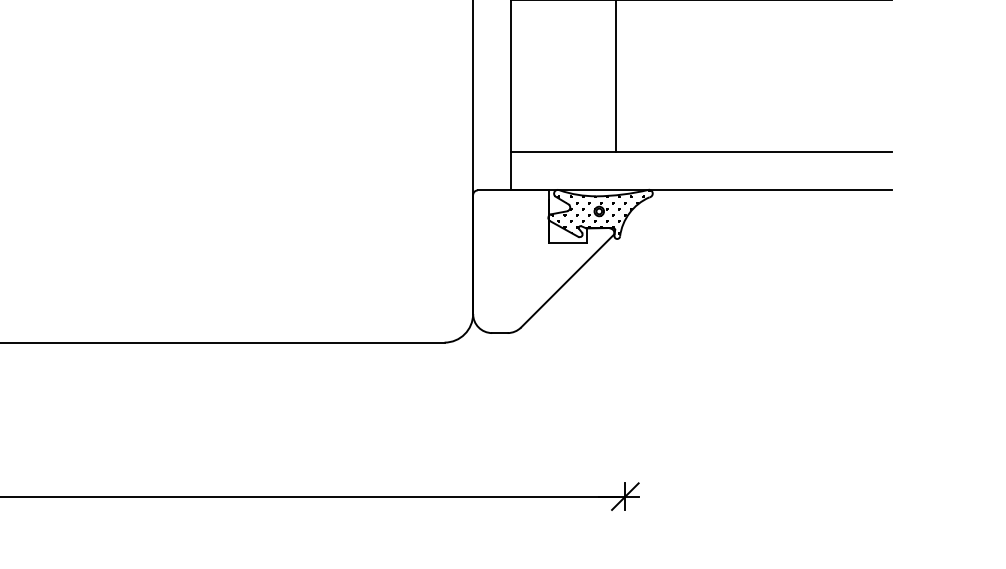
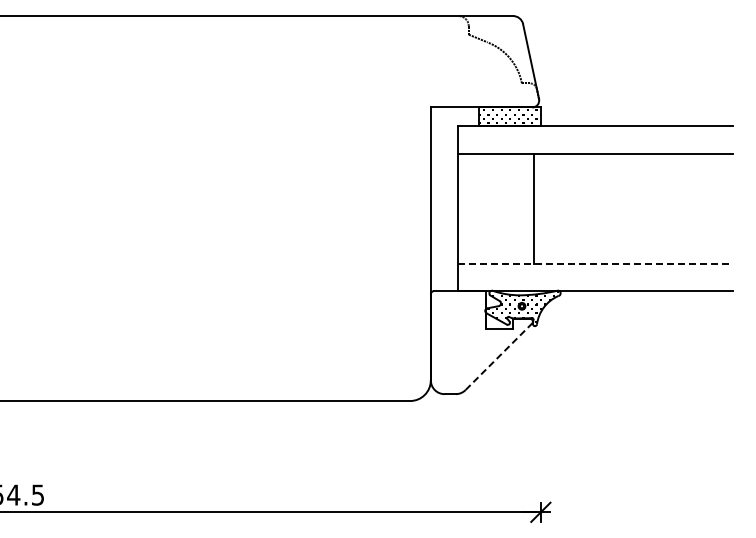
line: (702, 152) -> (596, 263), solid -> dashed
line: (568, 280) -> (499, 356), solid -> dashed

